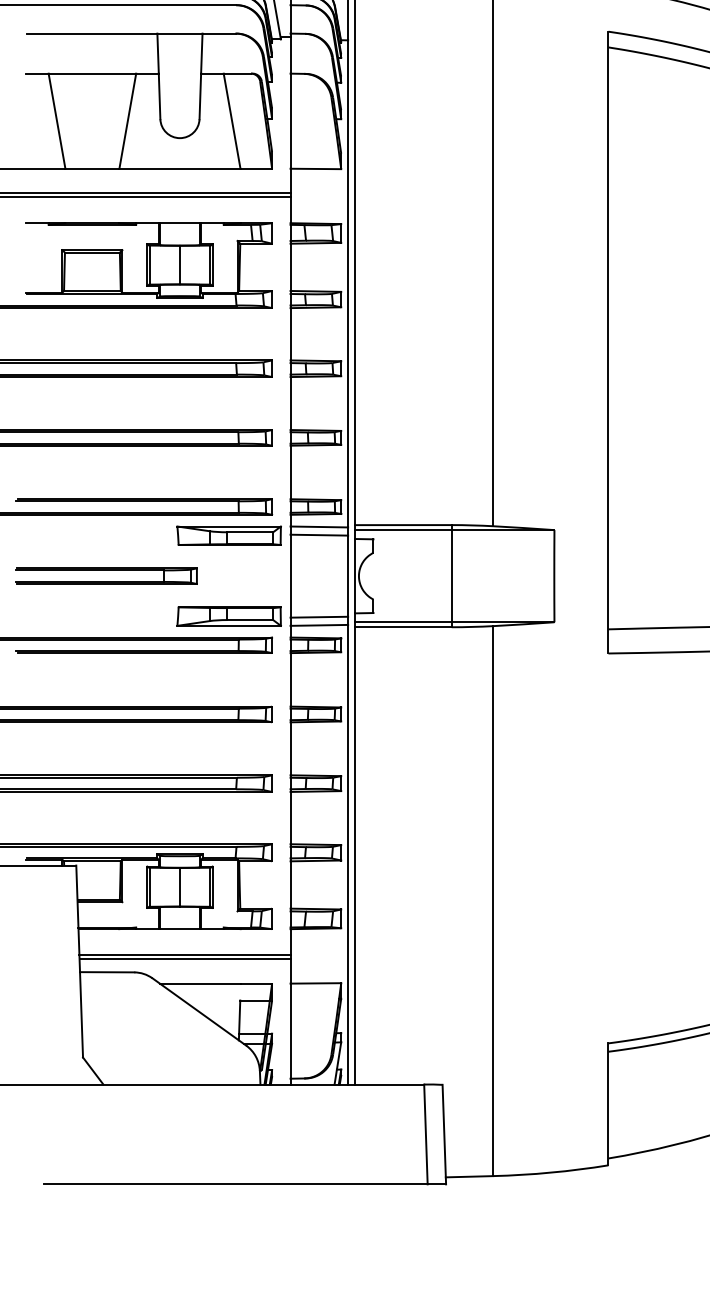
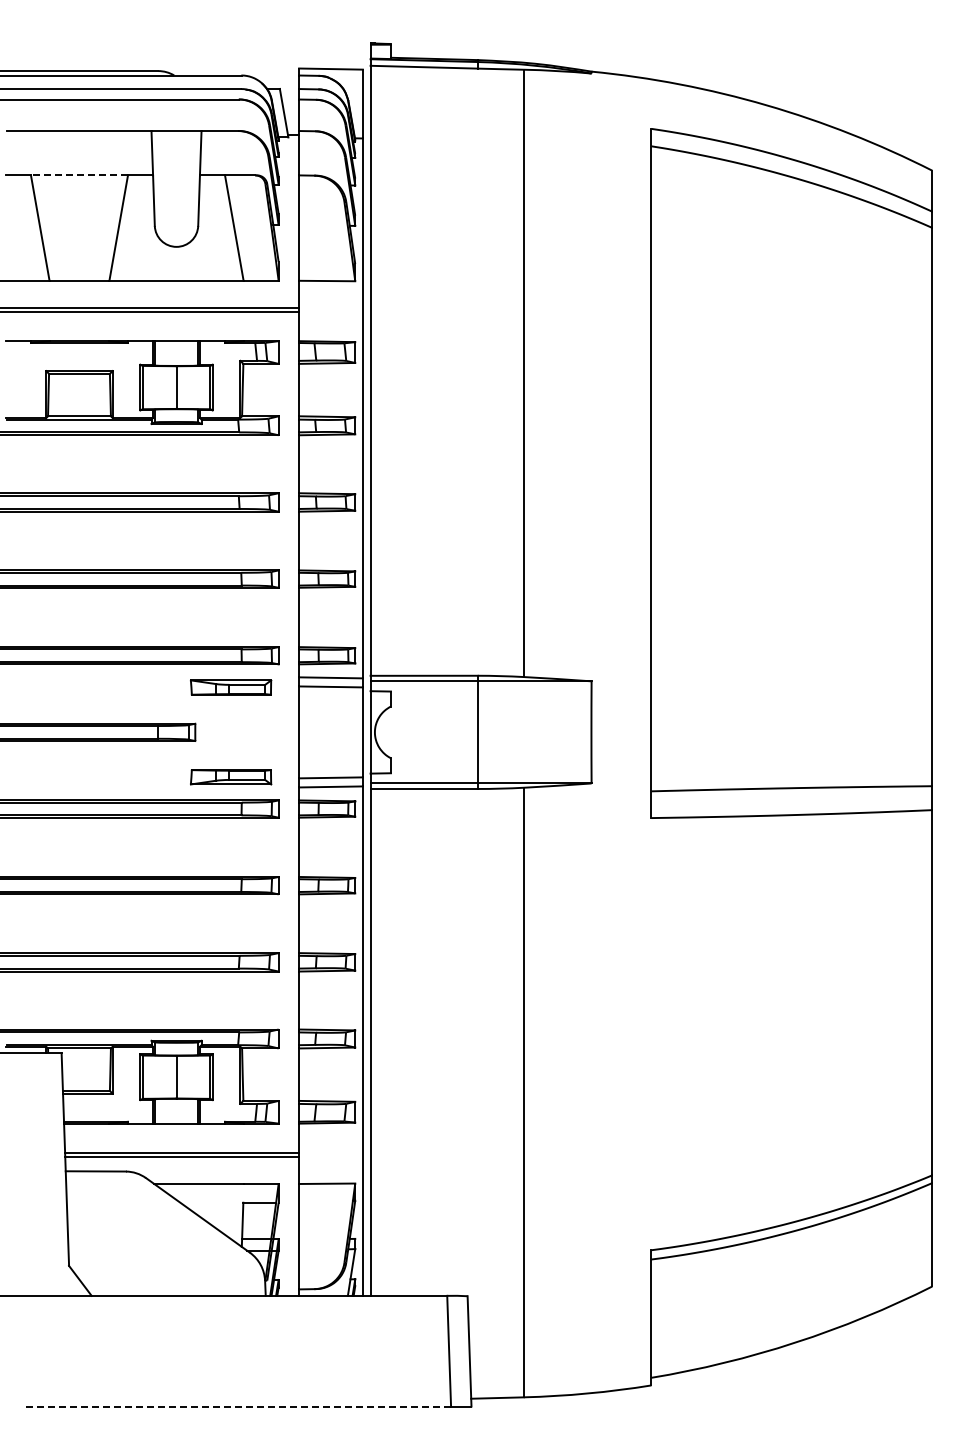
line: (92, 73) -> (79, 175), solid -> dashed
part: (228, 535) -> (230, 687), size x0.7
part: (228, 616) -> (230, 777), size x0.7
line: (235, 1184) -> (238, 1406), solid -> dashed

